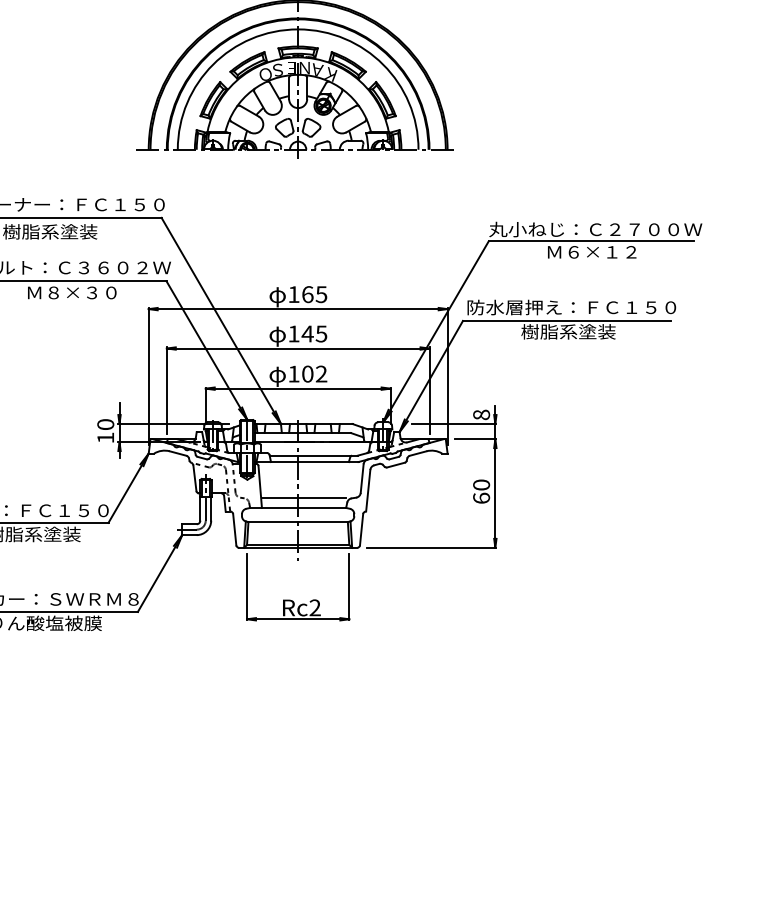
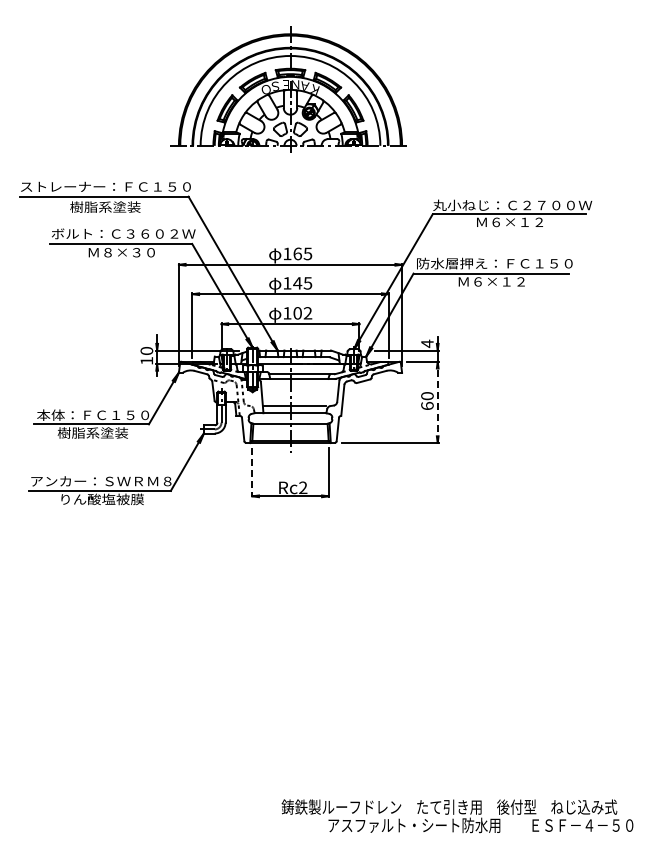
text: (568, 331) -> (492, 281), 樹脂系塗装 -> Ｍ６×１２
text: (481, 414) -> (427, 343), 8 -> 4
line: (495, 493) -> (437, 402), solid -> dashed
line: (247, 587) -> (252, 472), solid -> dashed

